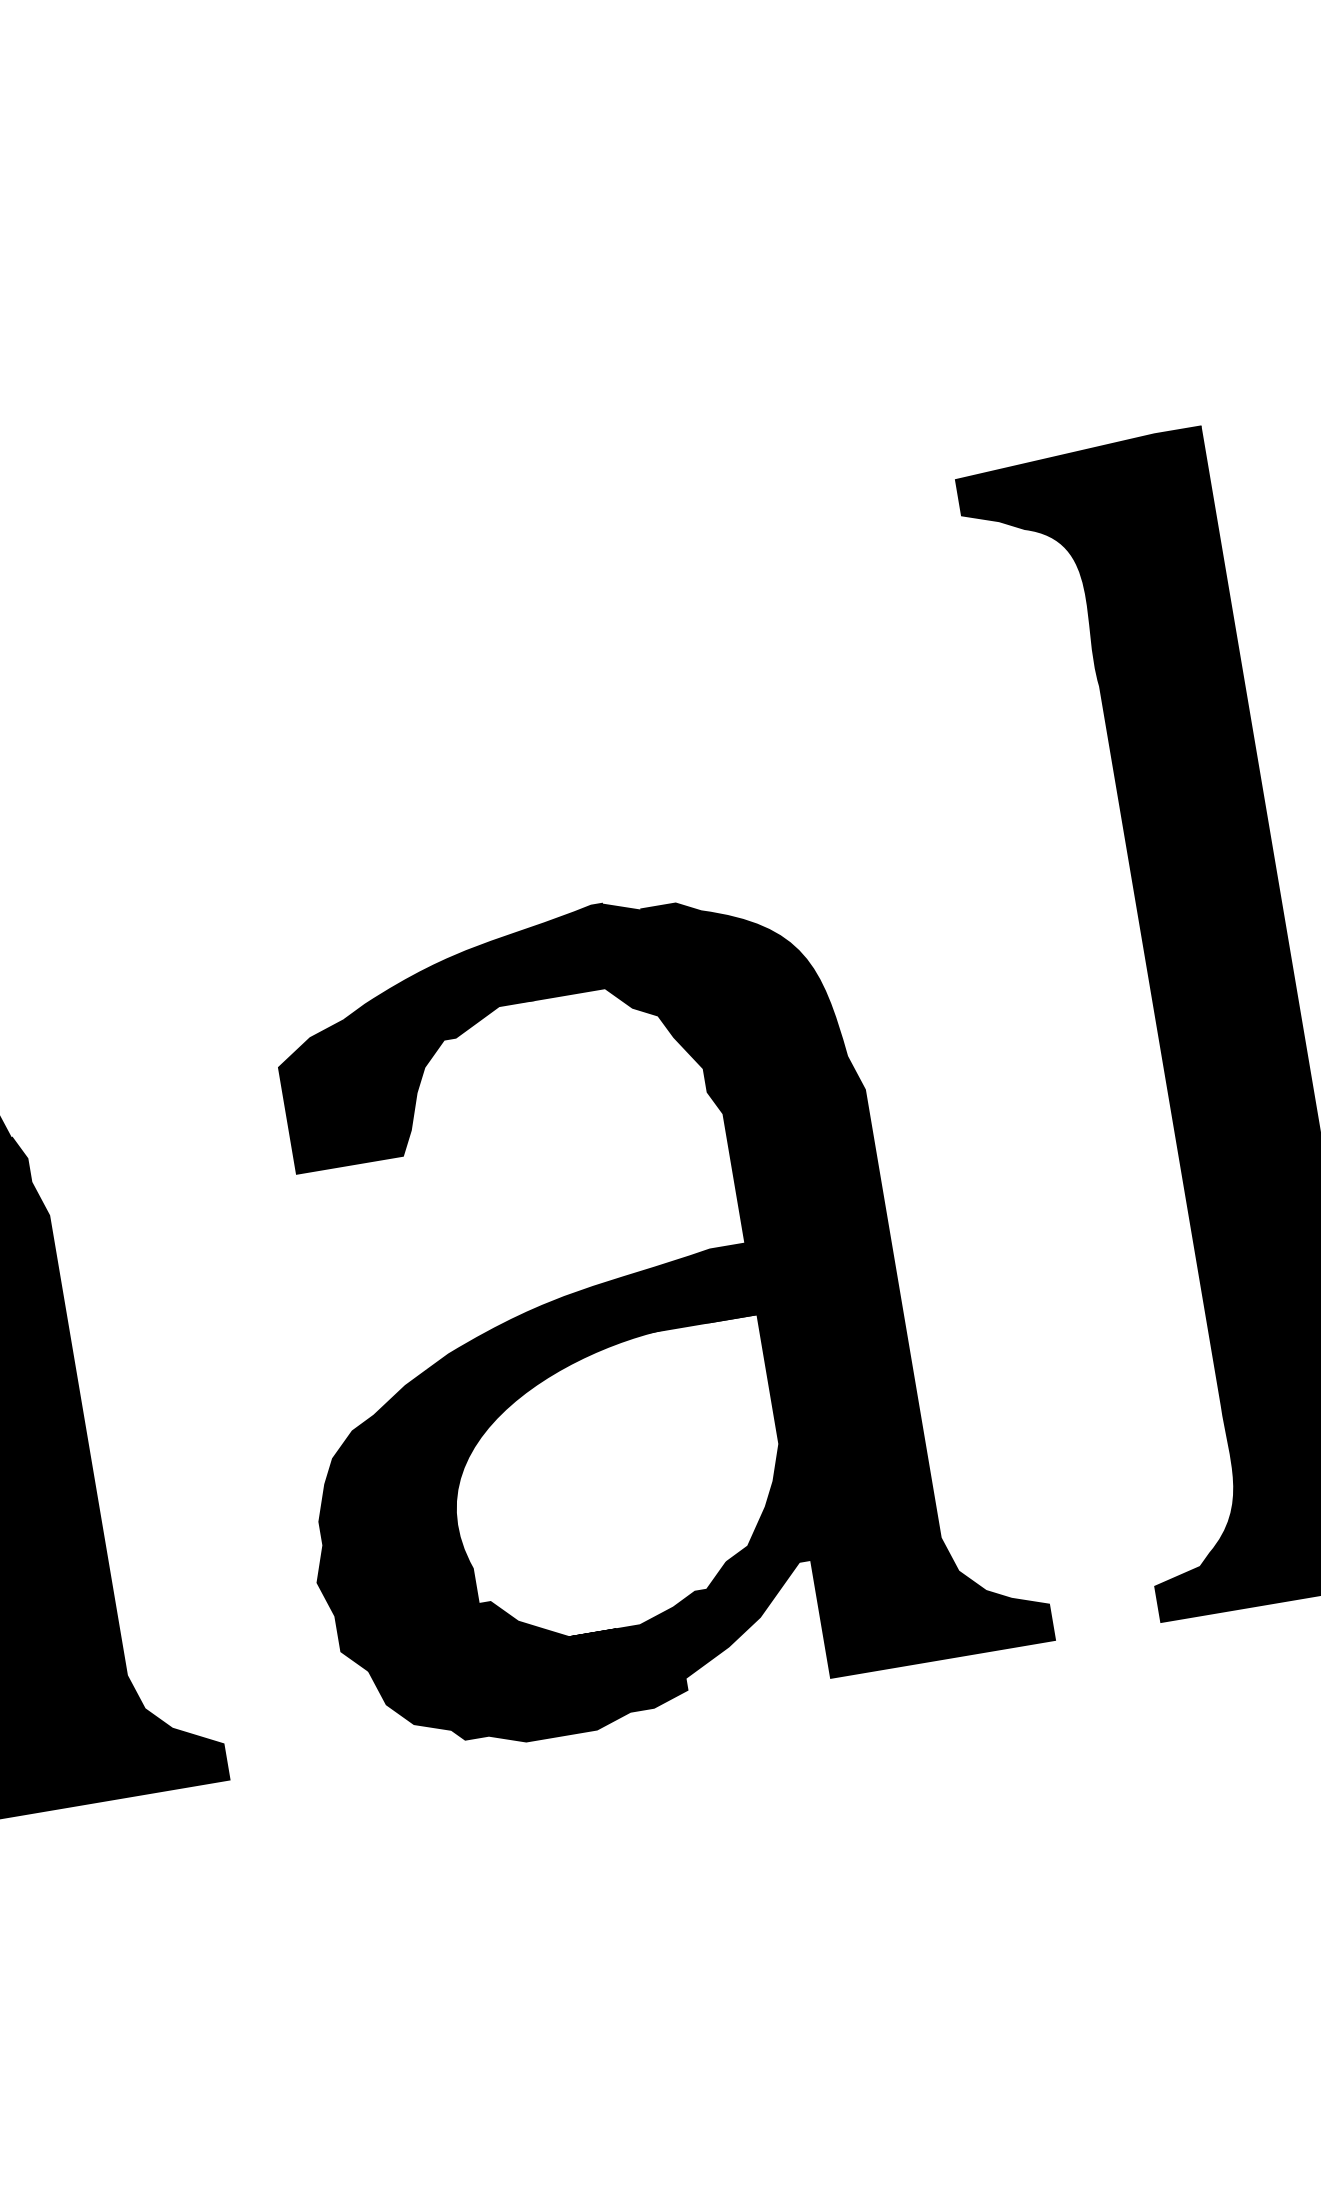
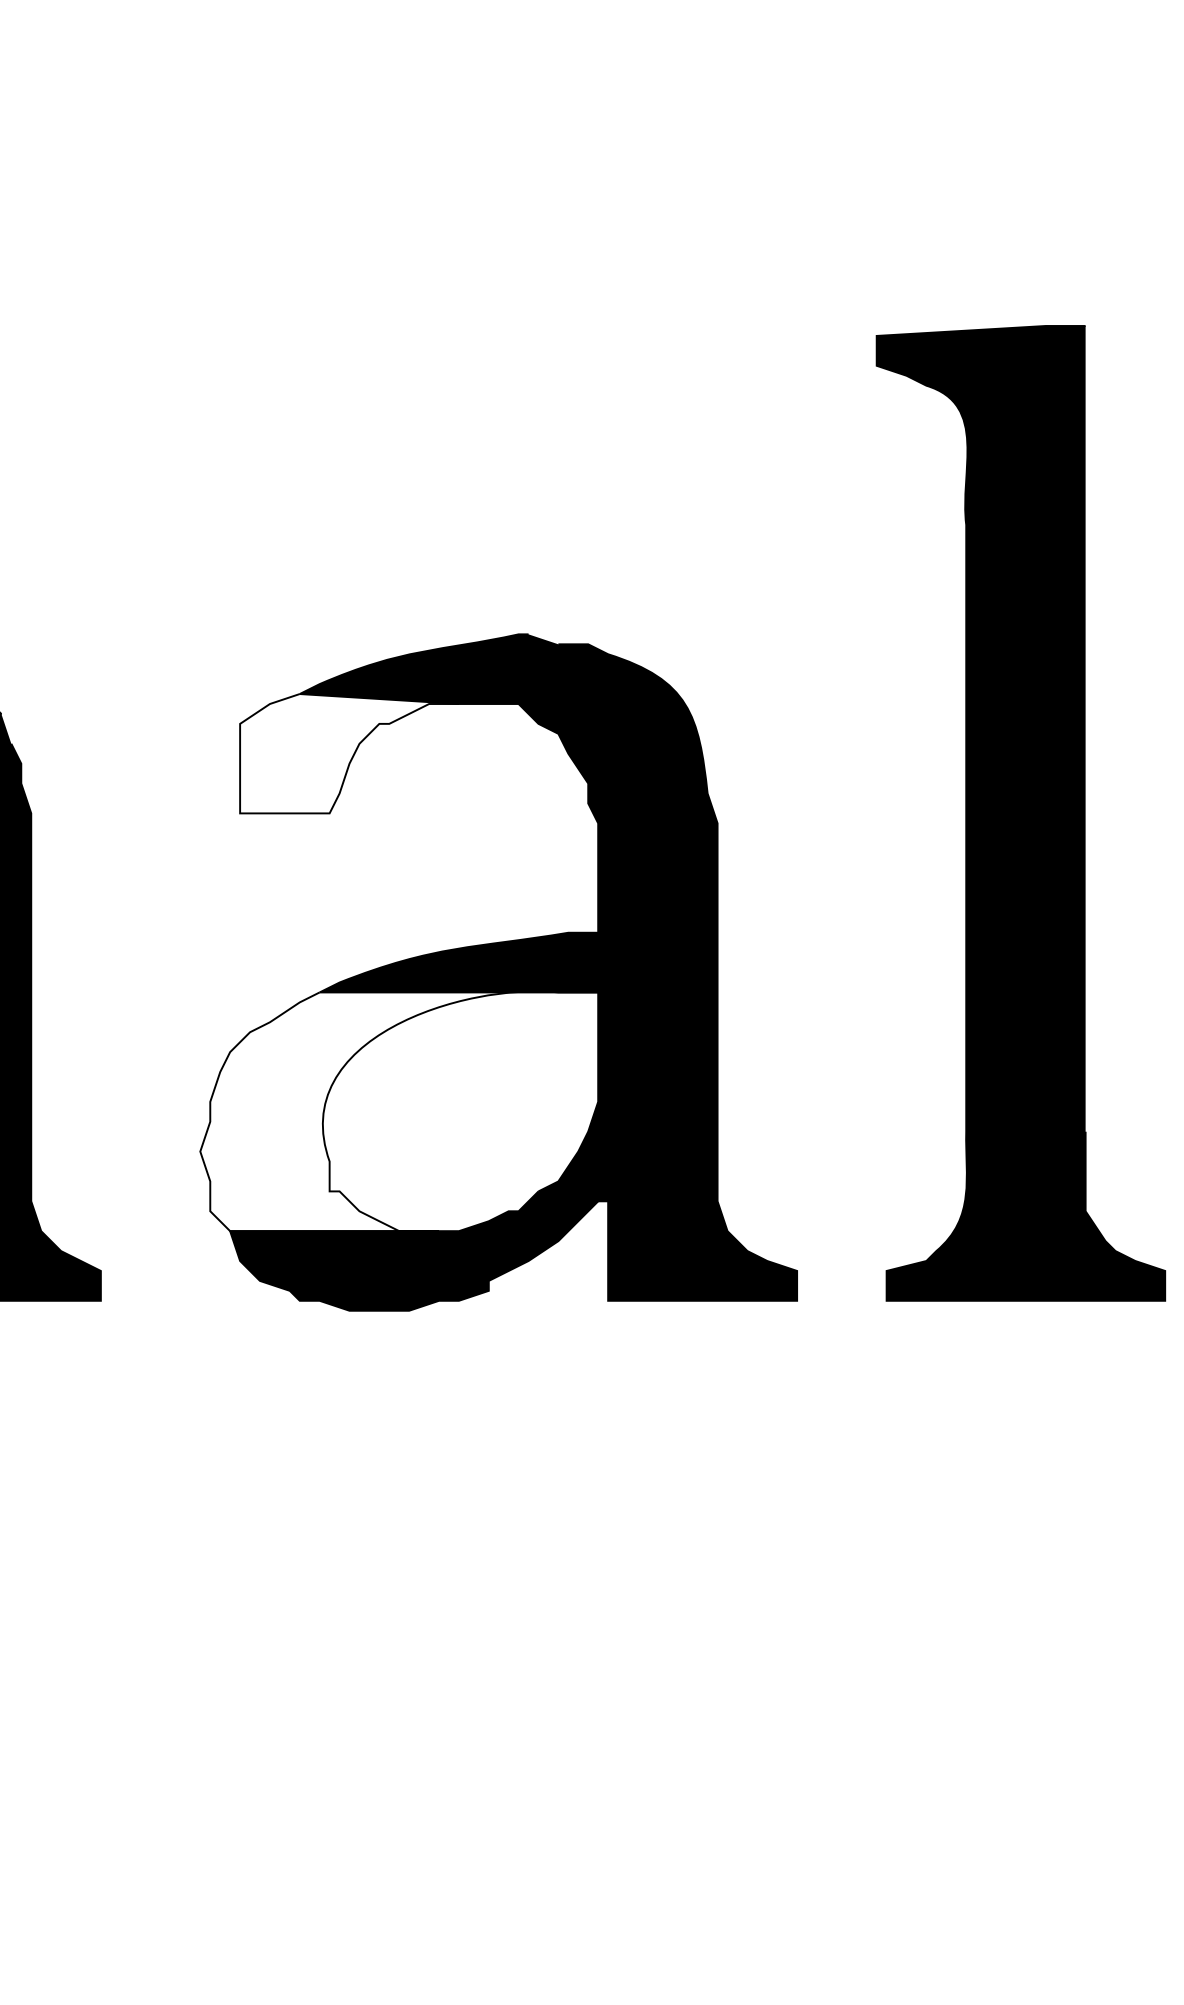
fill: (414, 1080) -> (349, 753), removed
fill: (545, 1495) -> (399, 1111), removed

